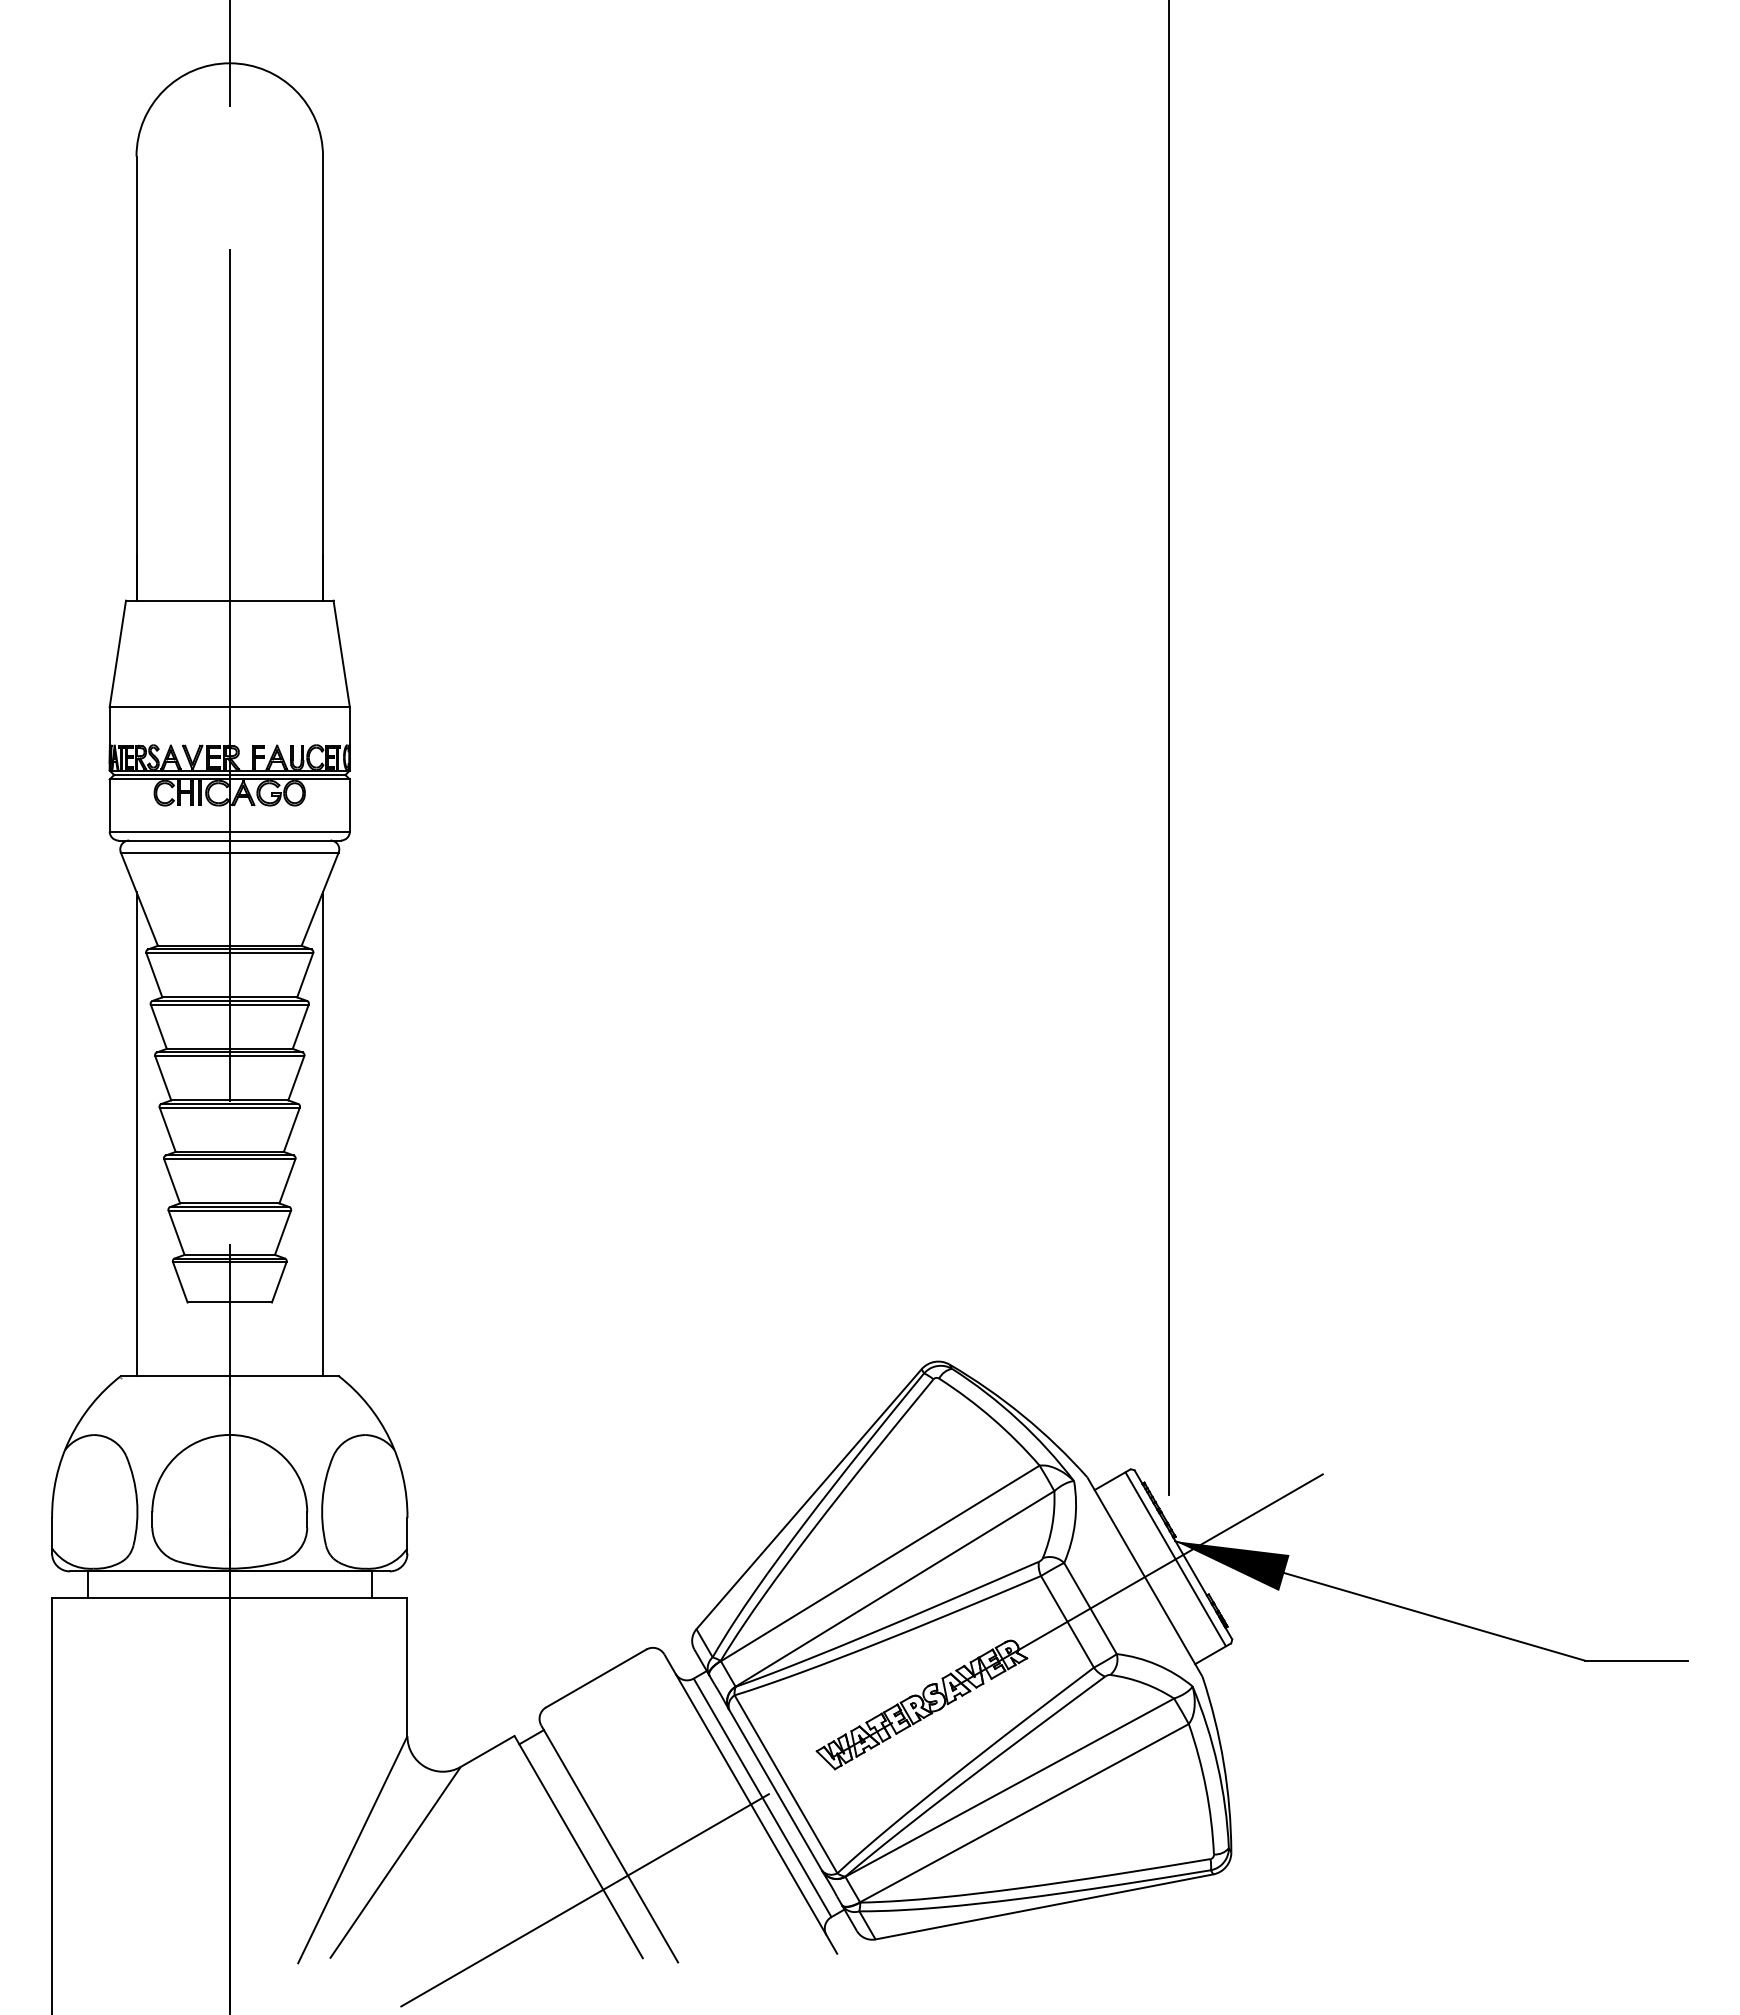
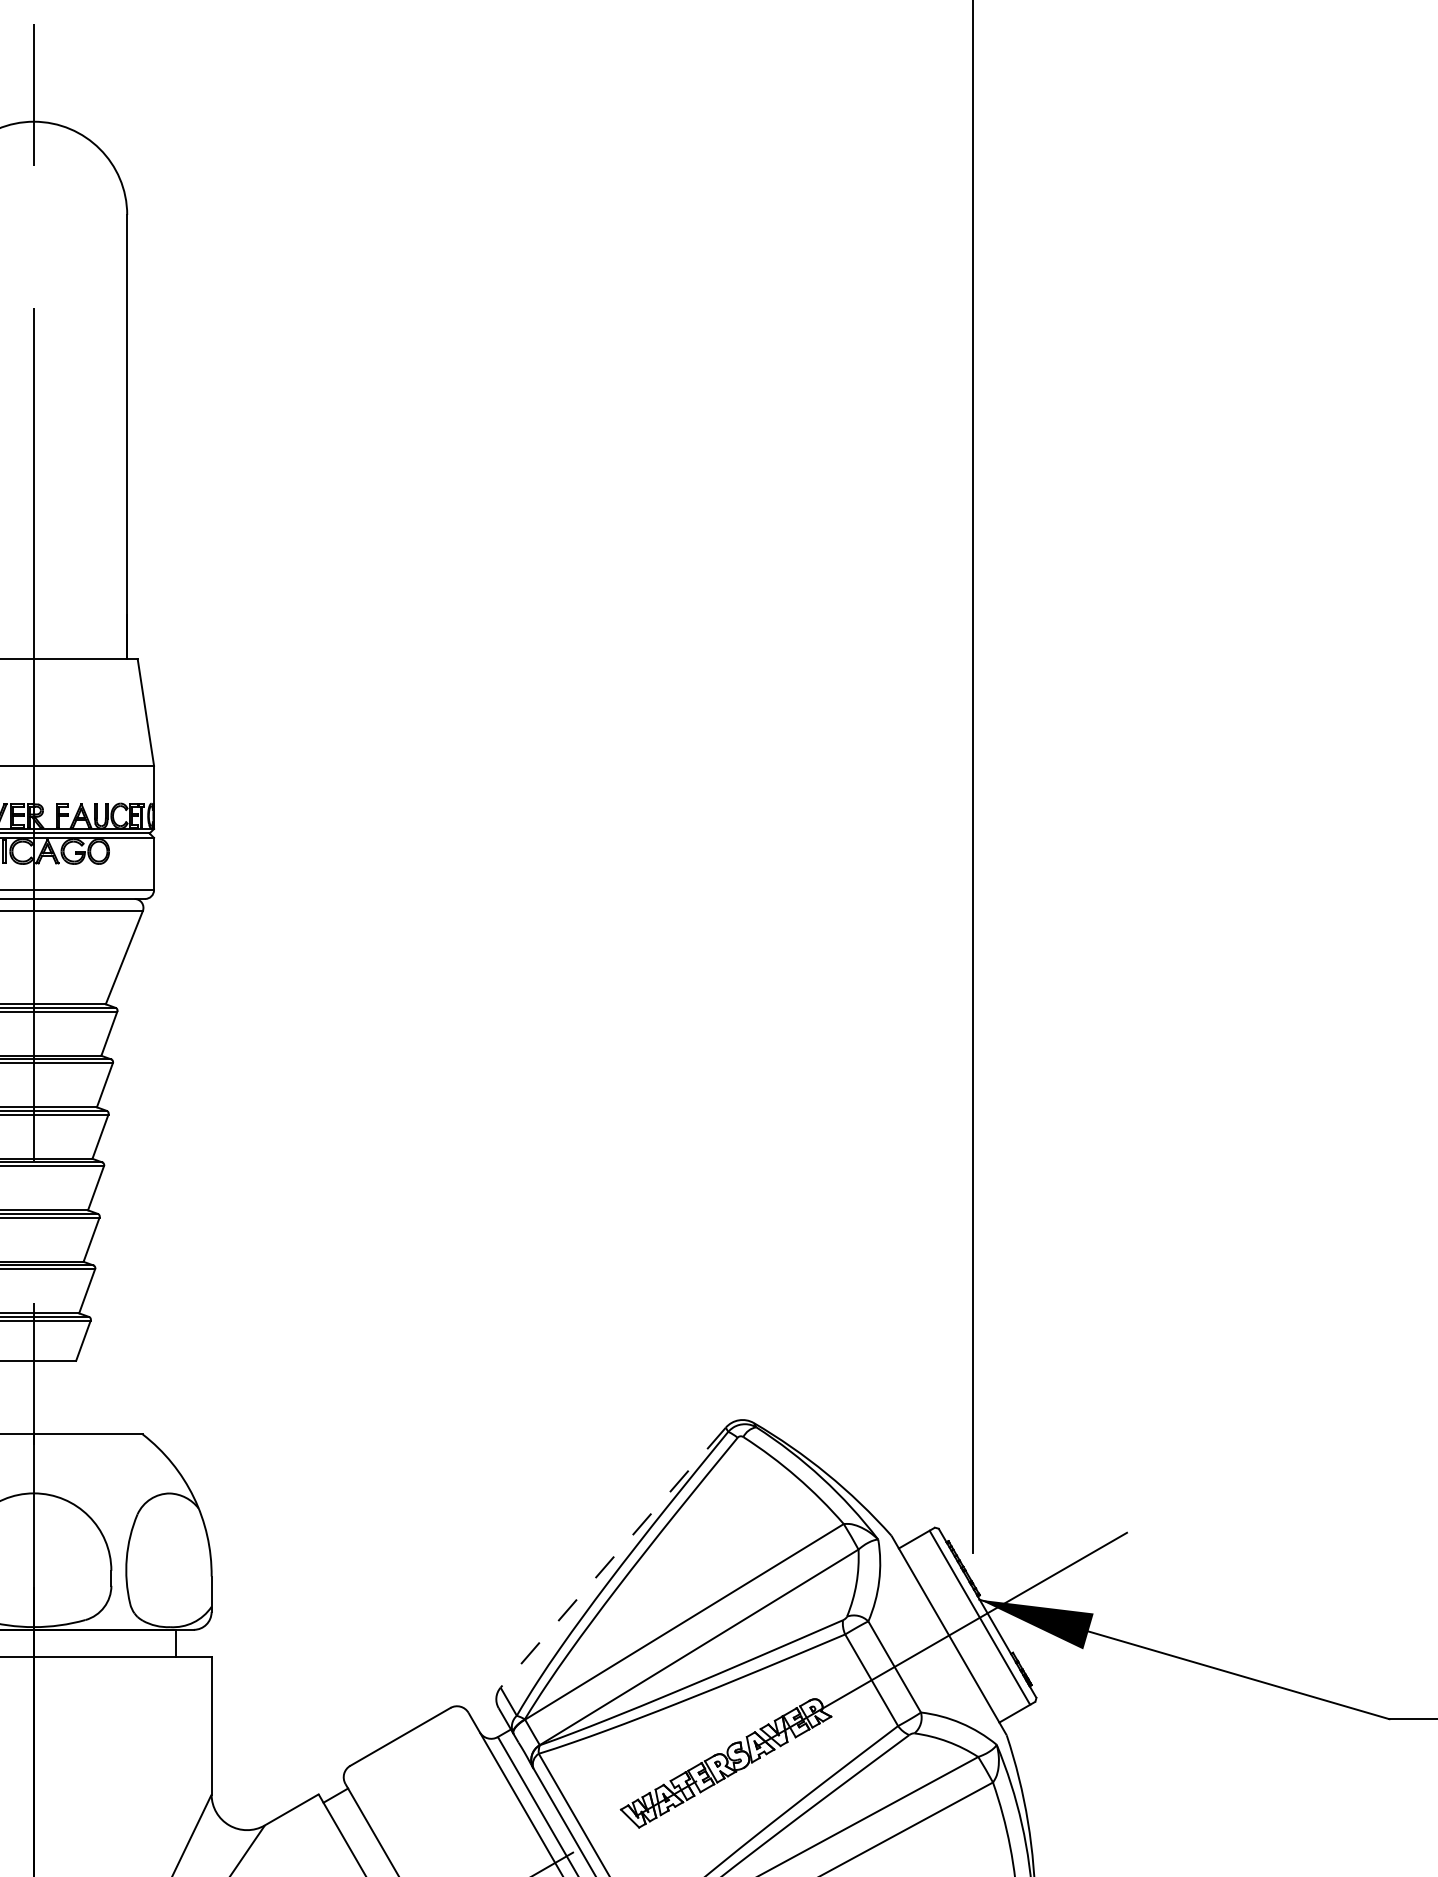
line: (323, 1133) -> (127, 1191), removed
line: (809, 1499) -> (613, 1557), solid -> dashed

